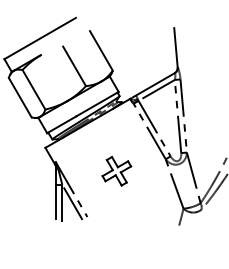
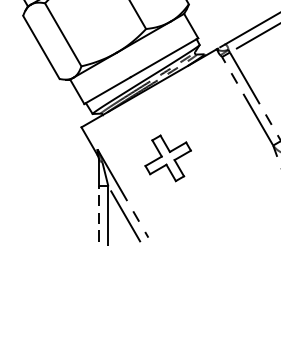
part: (116, 170) -> (167, 157), moved
line: (56, 201) -> (99, 212), solid -> dashed

